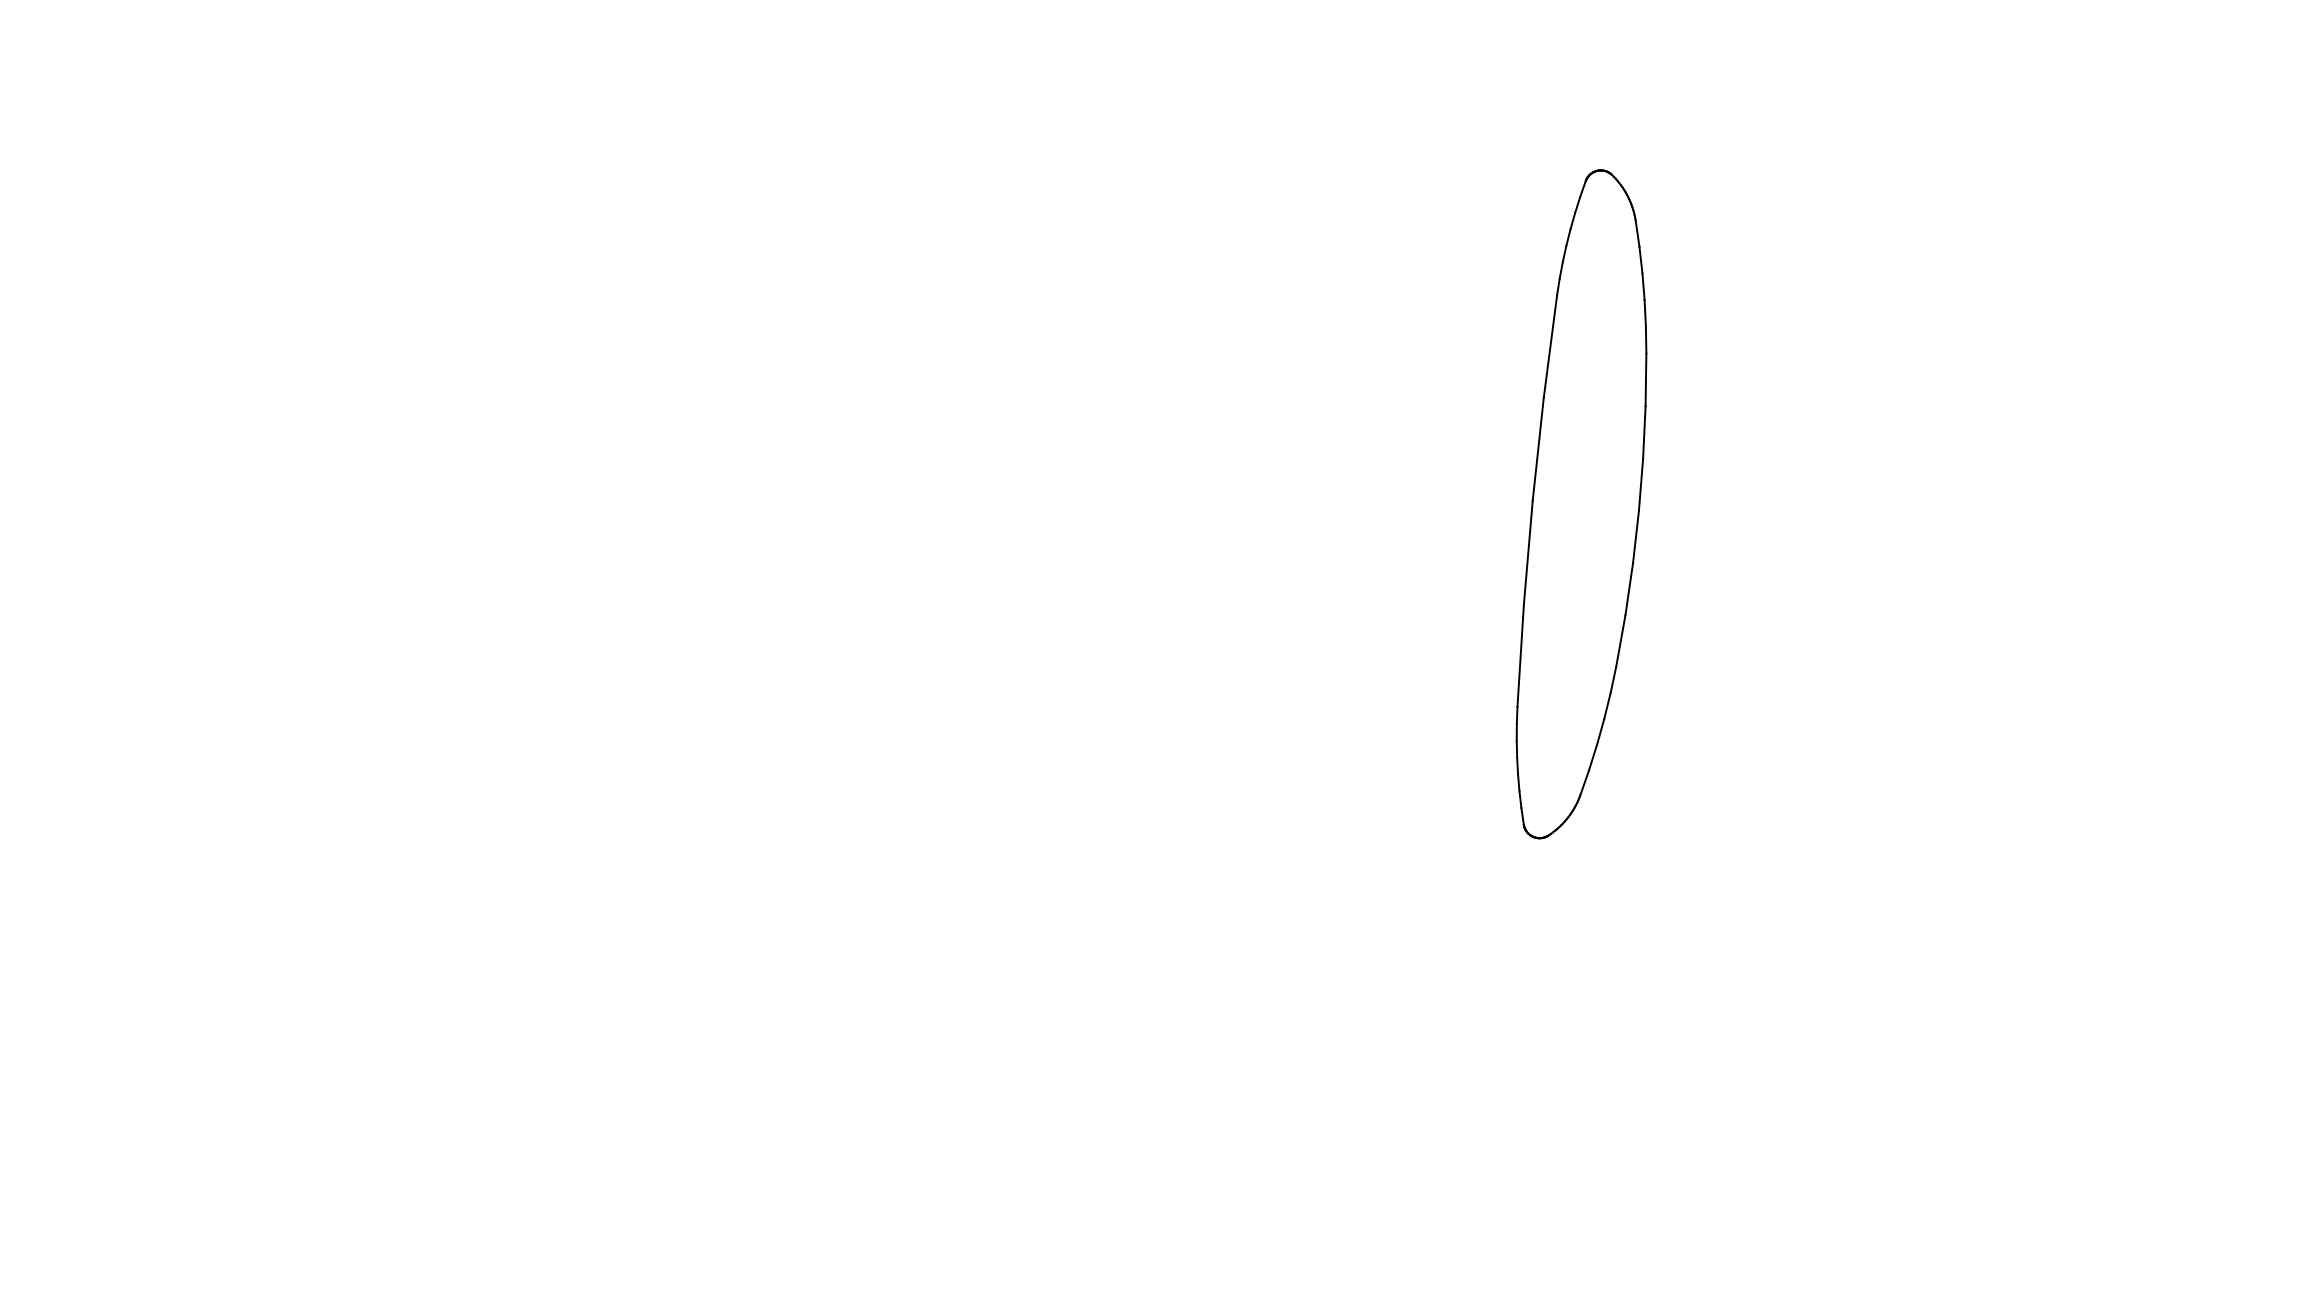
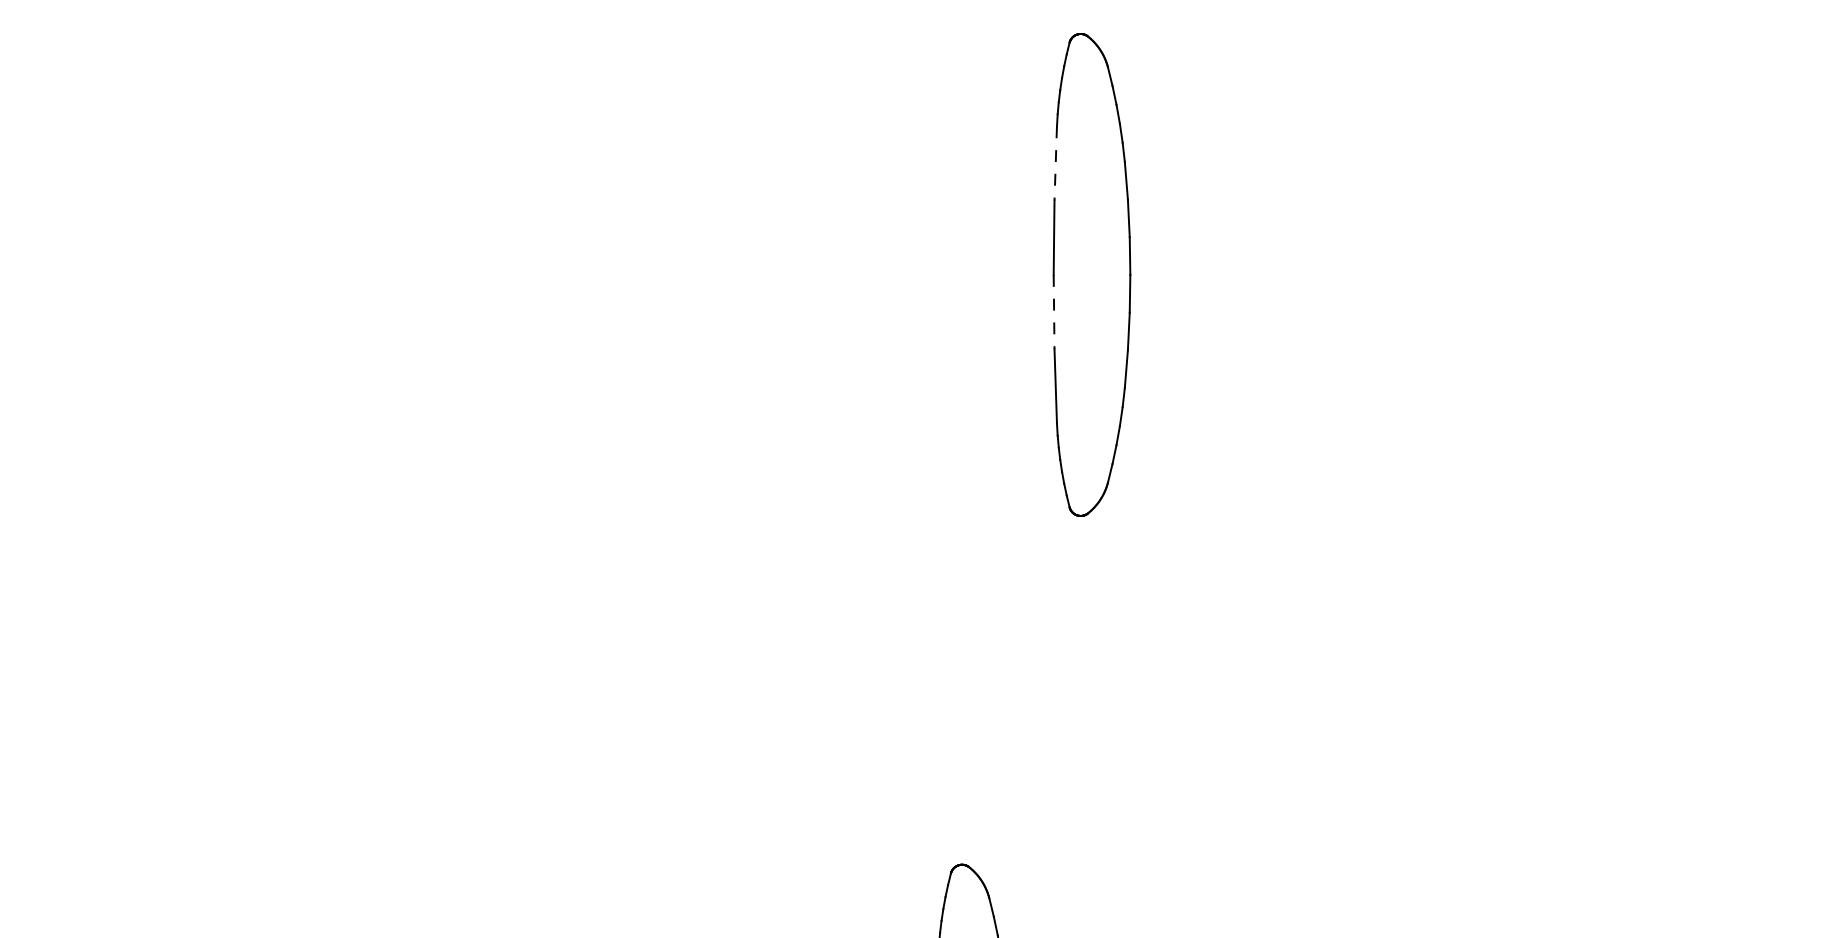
line: (1549, 347) -> (1055, 164), solid -> dashed
line: (1528, 552) -> (1054, 312), solid -> dashed

